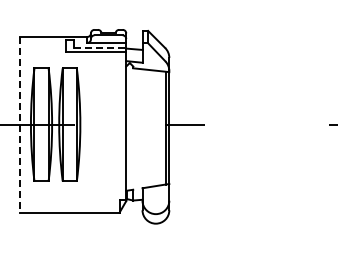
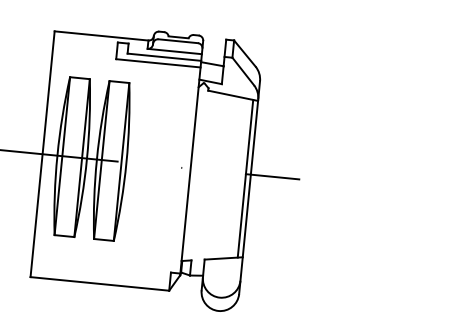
line: (100, 47) -> (165, 57), dashed -> solid
line: (20, 124) -> (42, 153), dashed -> solid

